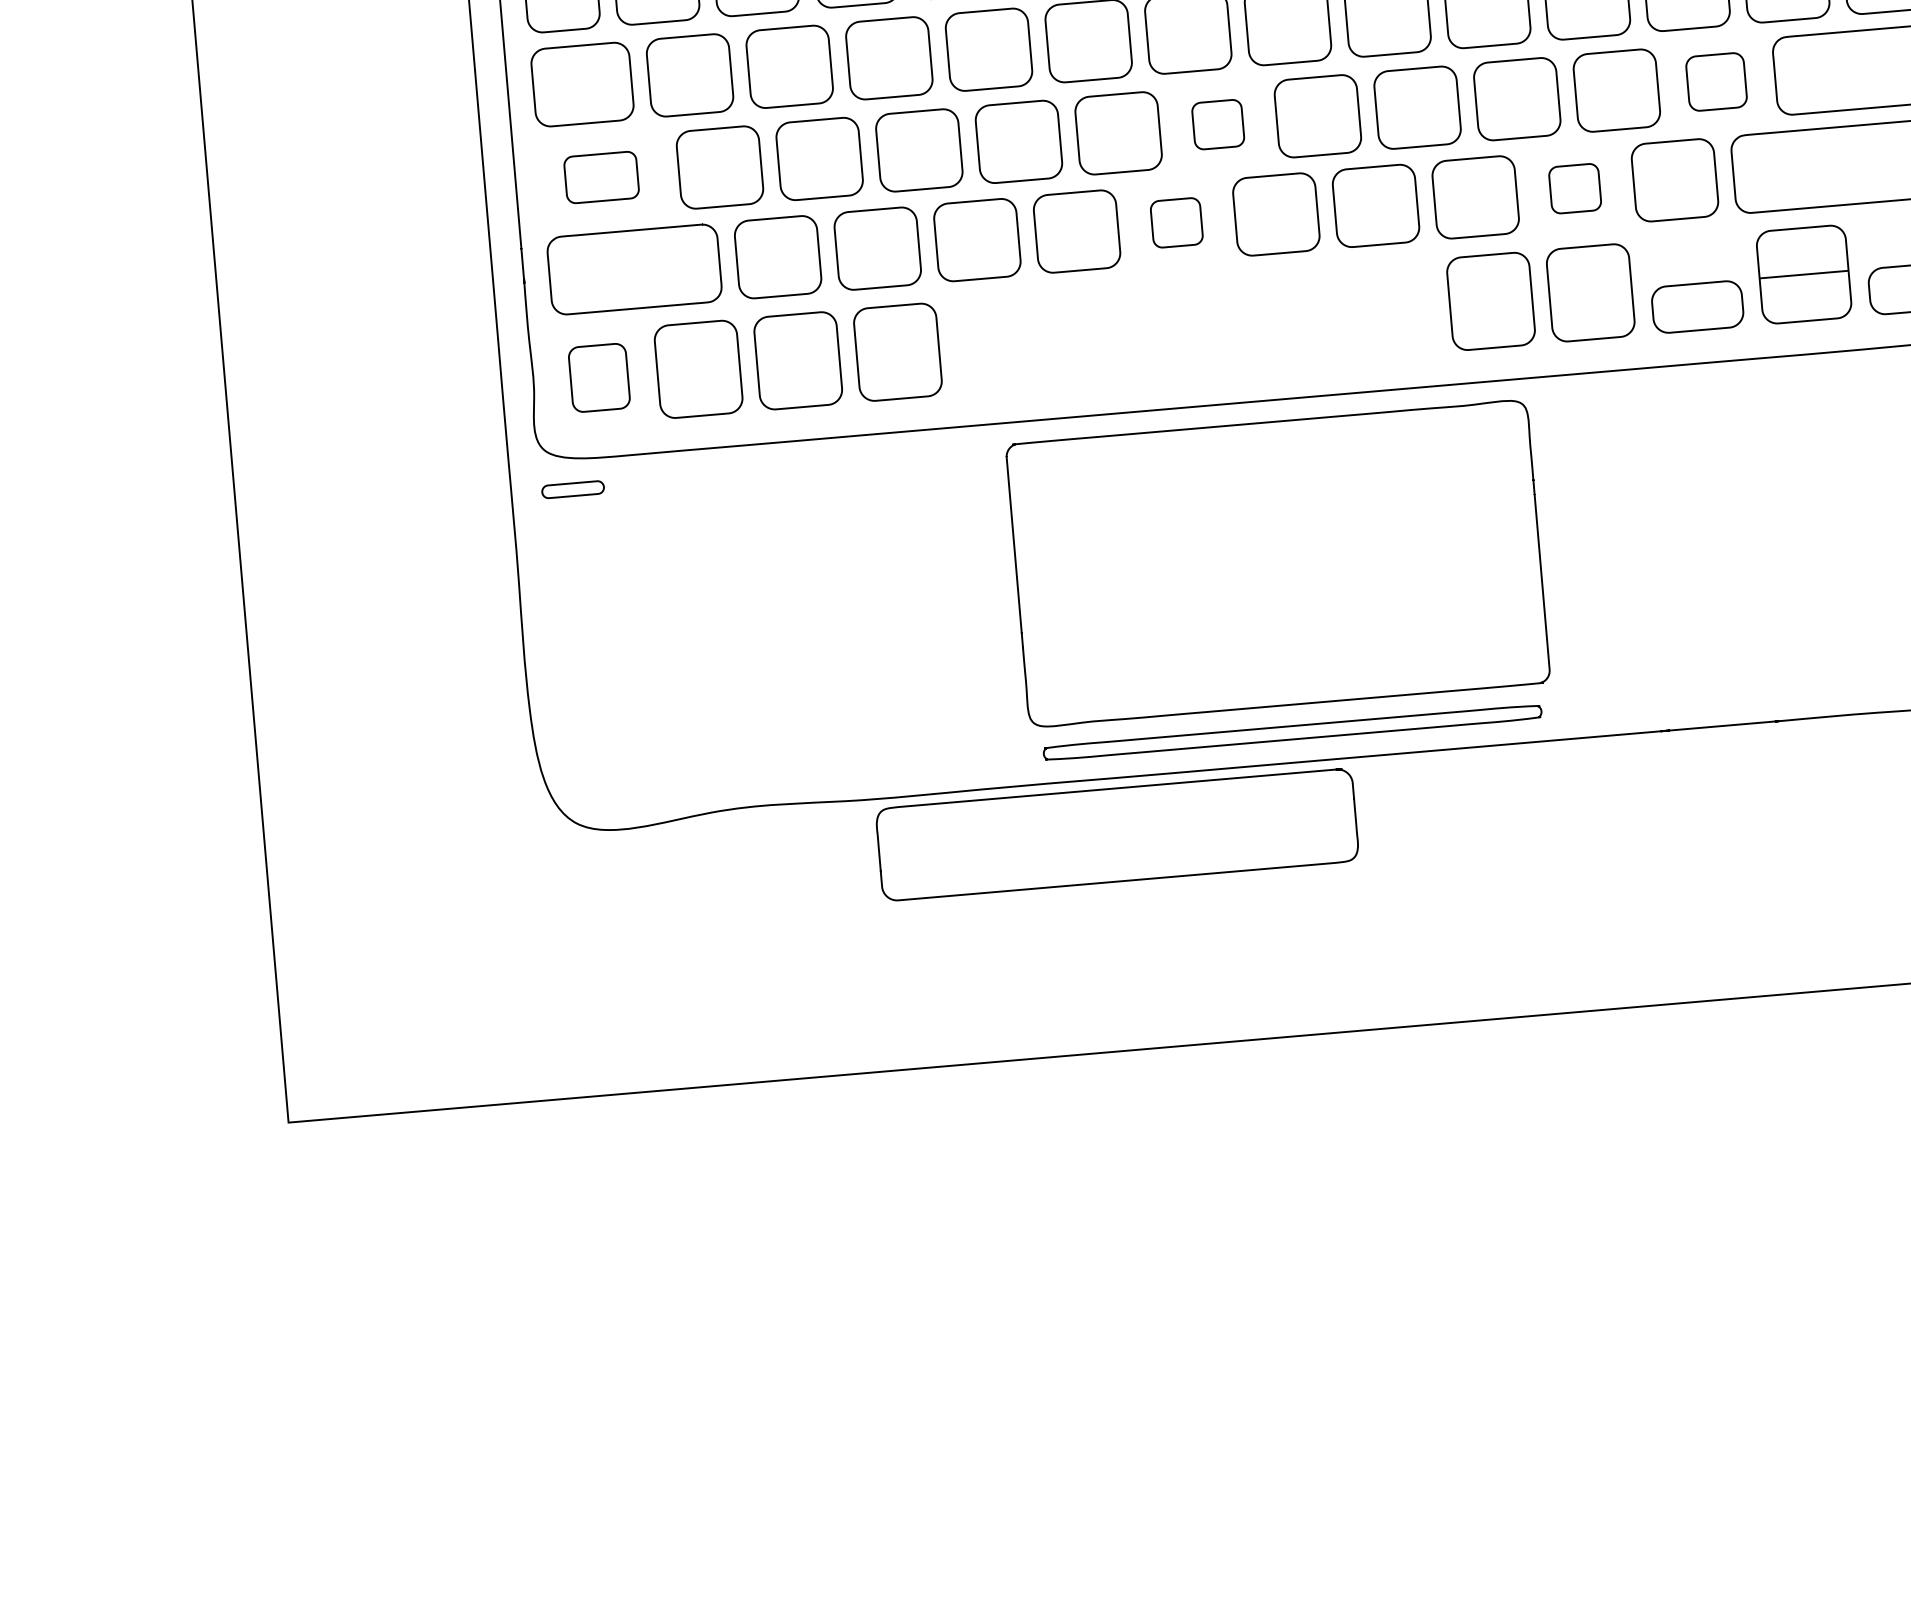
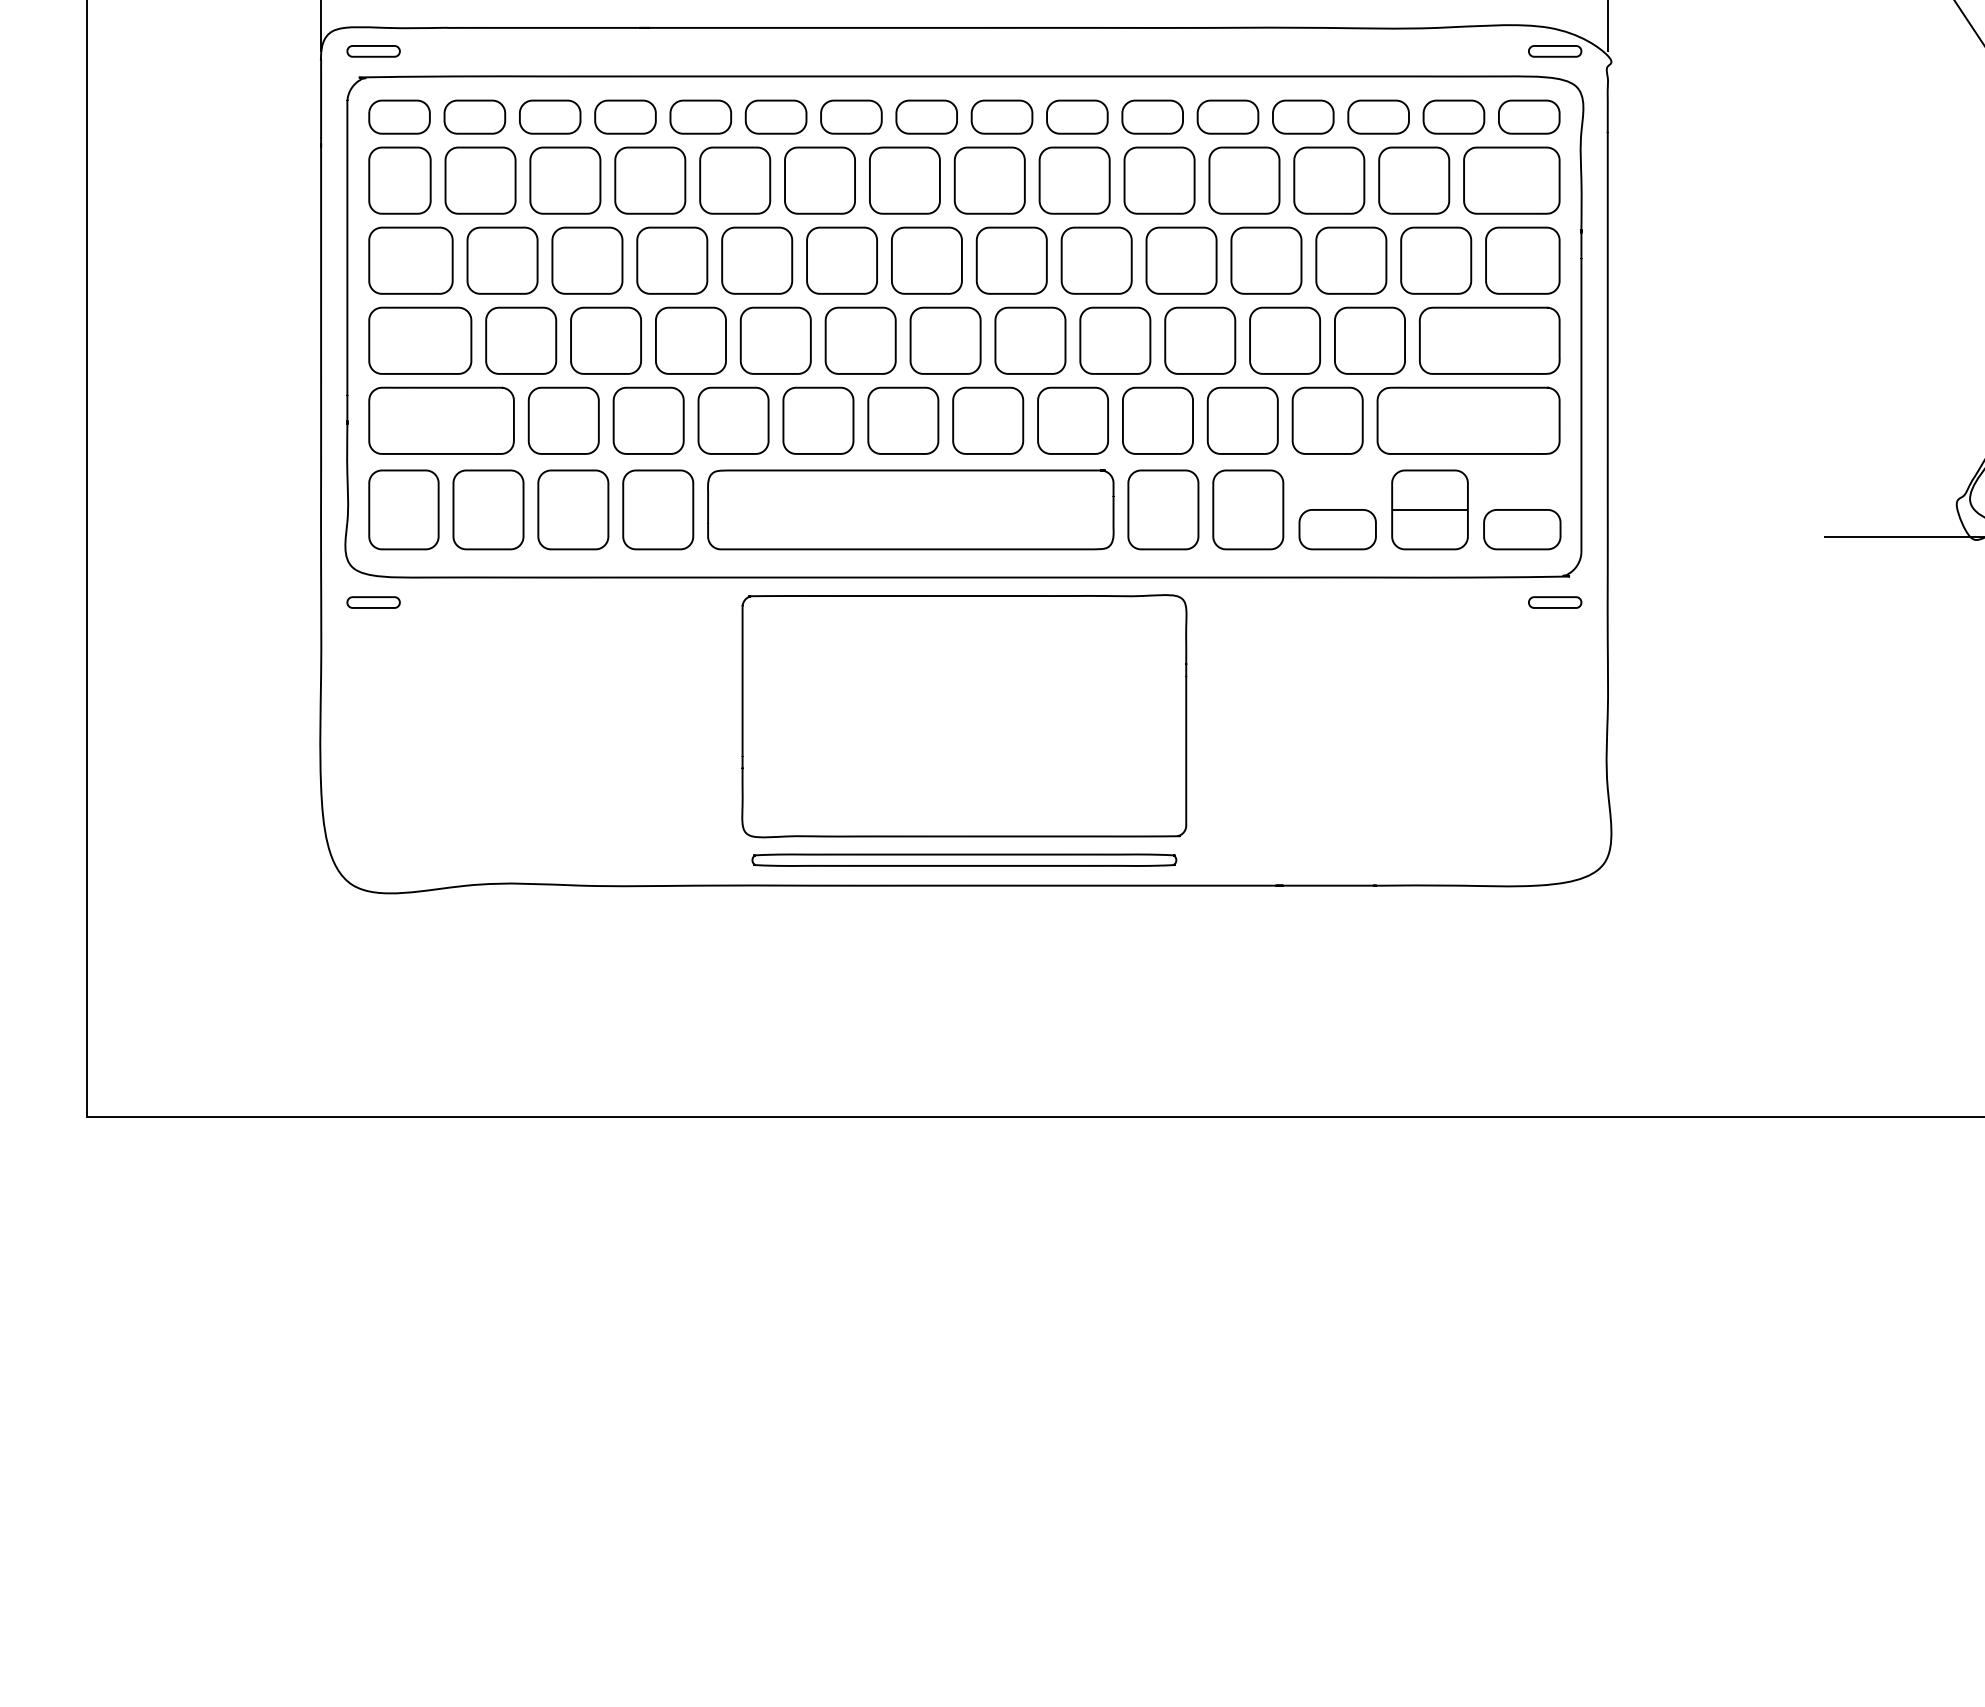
part: (1715, 81) -> (1369, 340), size x1.43
part: (1218, 124) -> (945, 340), size x1.67
part: (601, 177) -> (420, 340), size x1.67
part: (1574, 188) -> (1242, 420), size x1.67
part: (1176, 222) -> (903, 420), size x1.67
part: (598, 377) -> (403, 509), size x1.43
part: (1116, 834) -> (910, 509), moved

